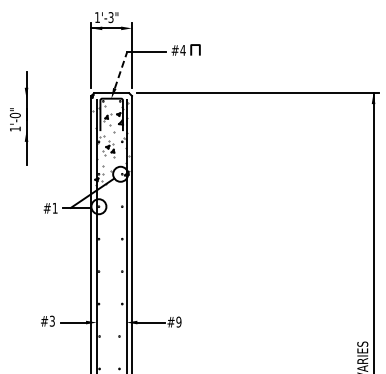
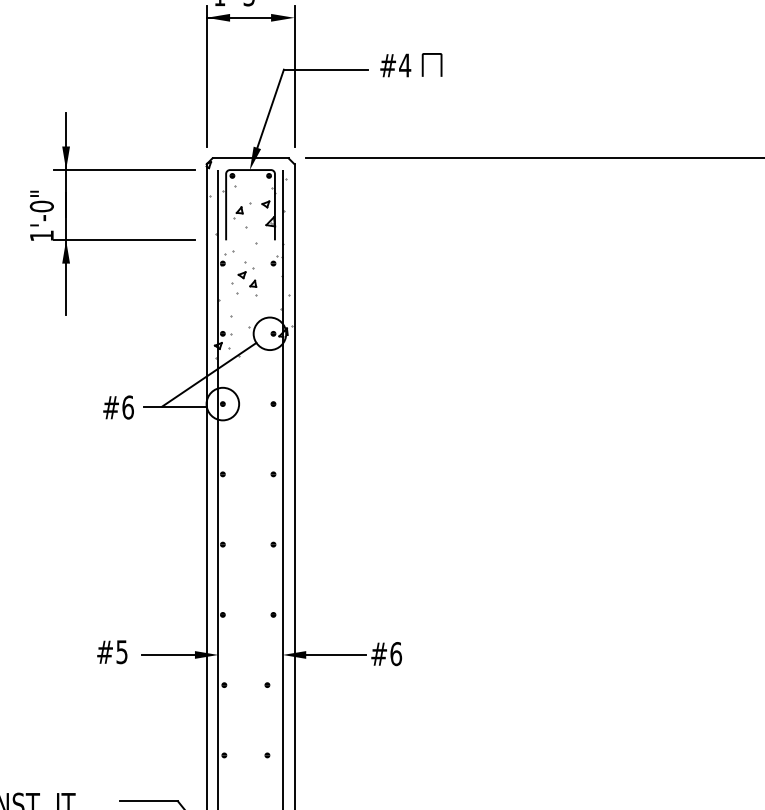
line: (121, 69) -> (271, 106), dashed -> solid
line: (53, 98) -> (124, 169), added
line: (53, 131) -> (124, 241), added
text: (54, 207) -> (126, 405), #1 -> #6
text: (52, 320) -> (122, 650), #3 -> #5
text: (178, 321) -> (395, 652), #9 -> #6

